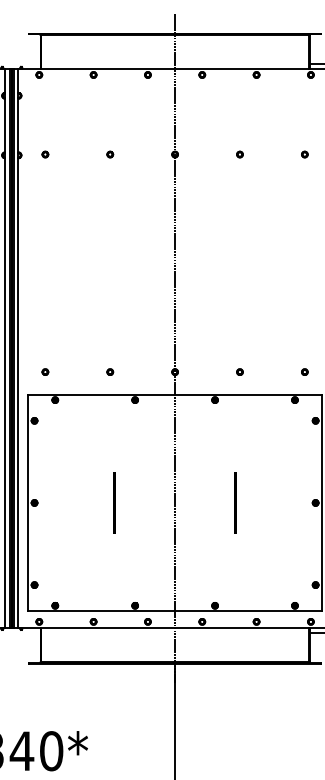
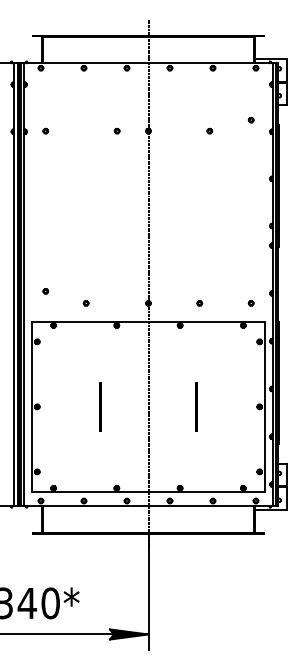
part: (109, 153) -> (116, 130), moved
part: (239, 153) -> (209, 130), moved
part: (303, 153) -> (250, 119), moved
part: (44, 372) -> (45, 291), moved
part: (109, 372) -> (85, 303), moved

